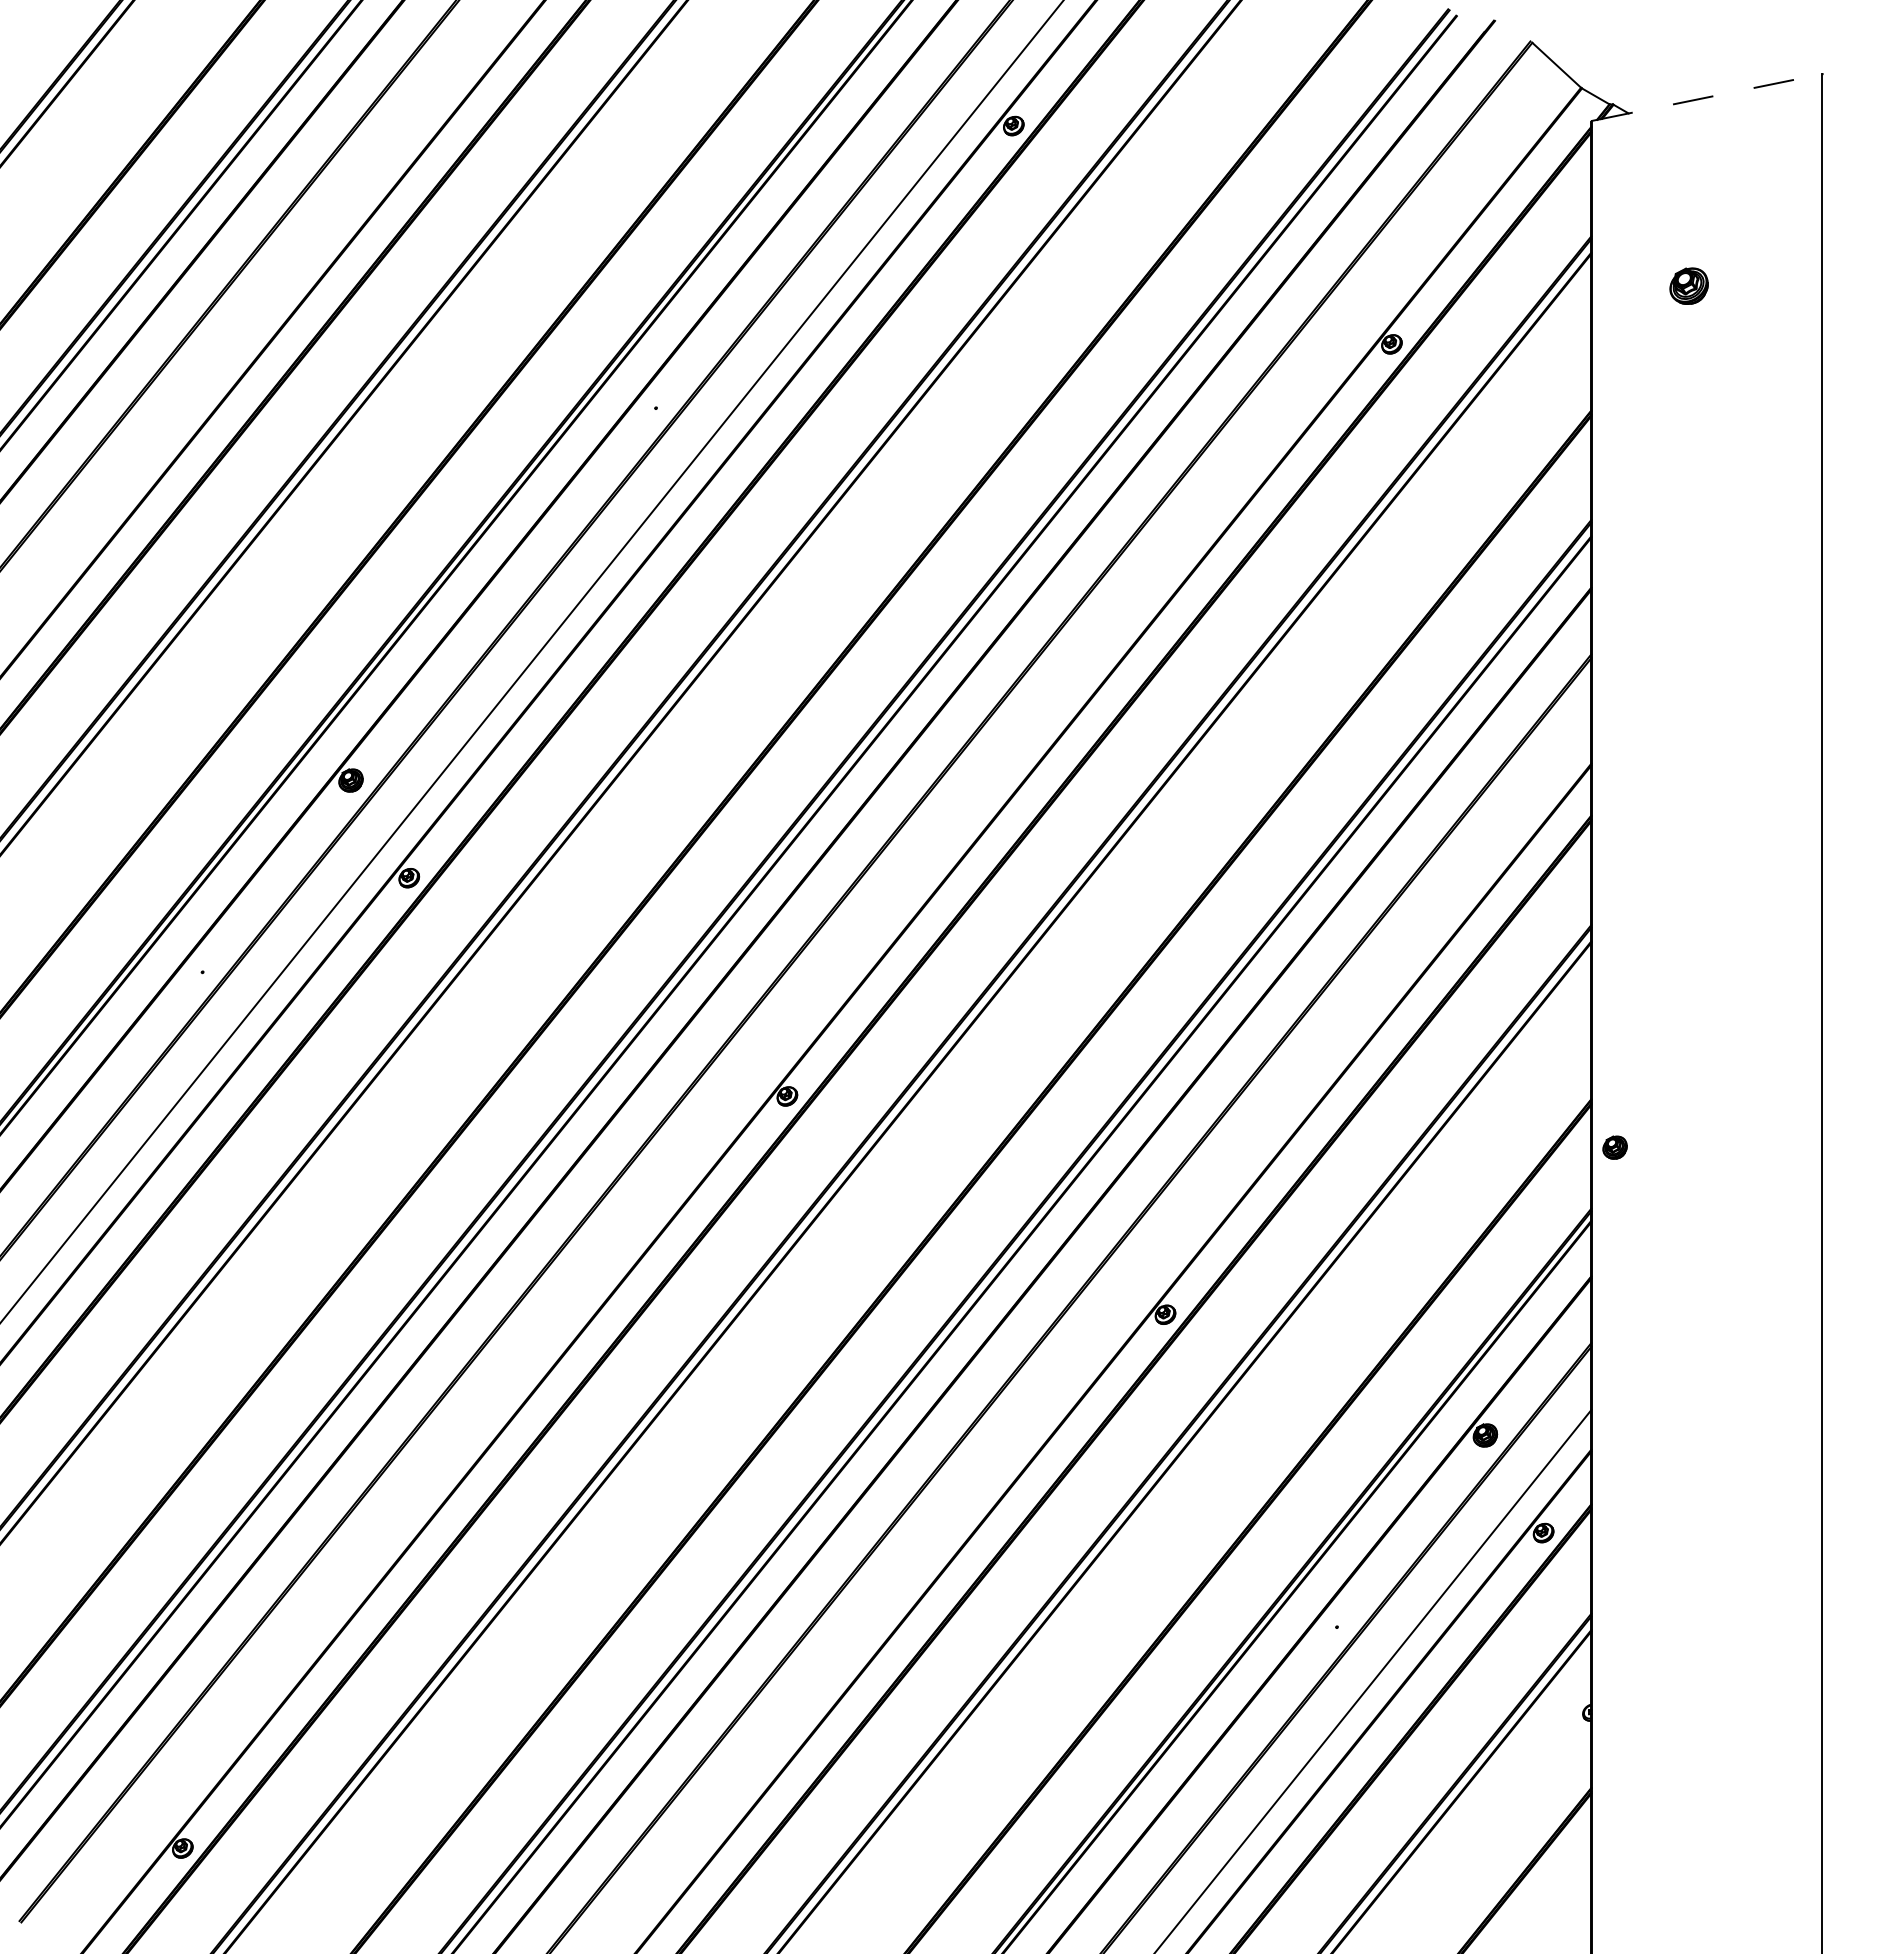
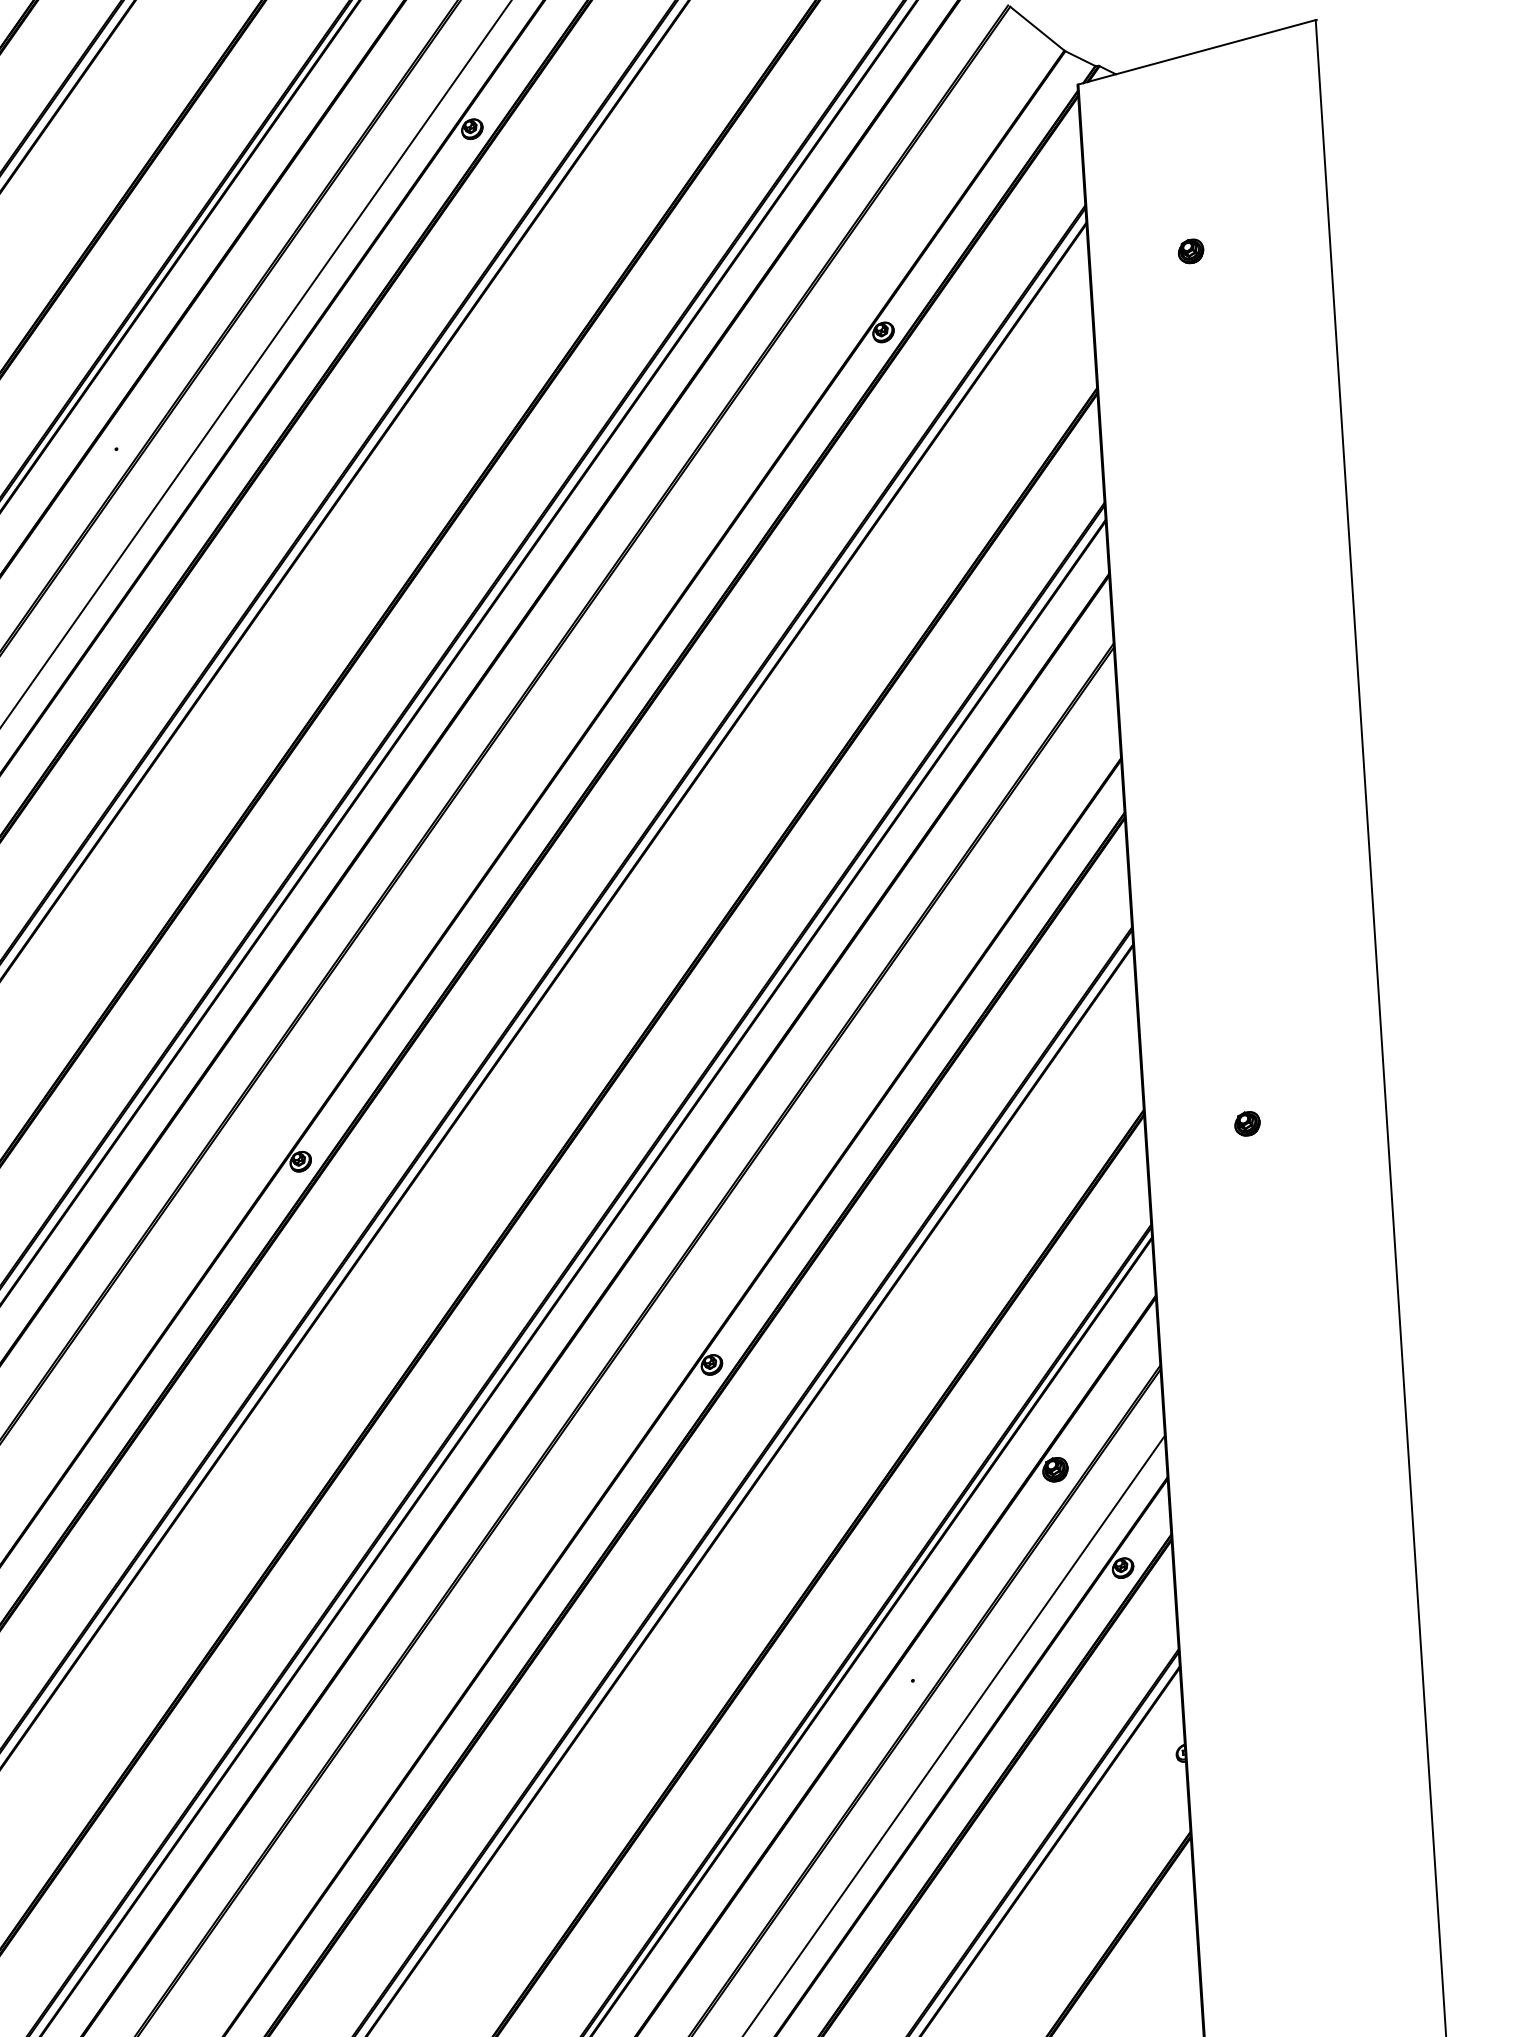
line: (1707, 97) -> (1197, 52), dashed -> solid
part: (1688, 286) -> (1190, 251), size x0.62
part: (1614, 1147) -> (1246, 1123), moved

